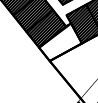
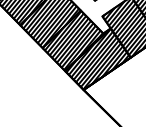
hatch: (60, 41) -> (97, 57), added

